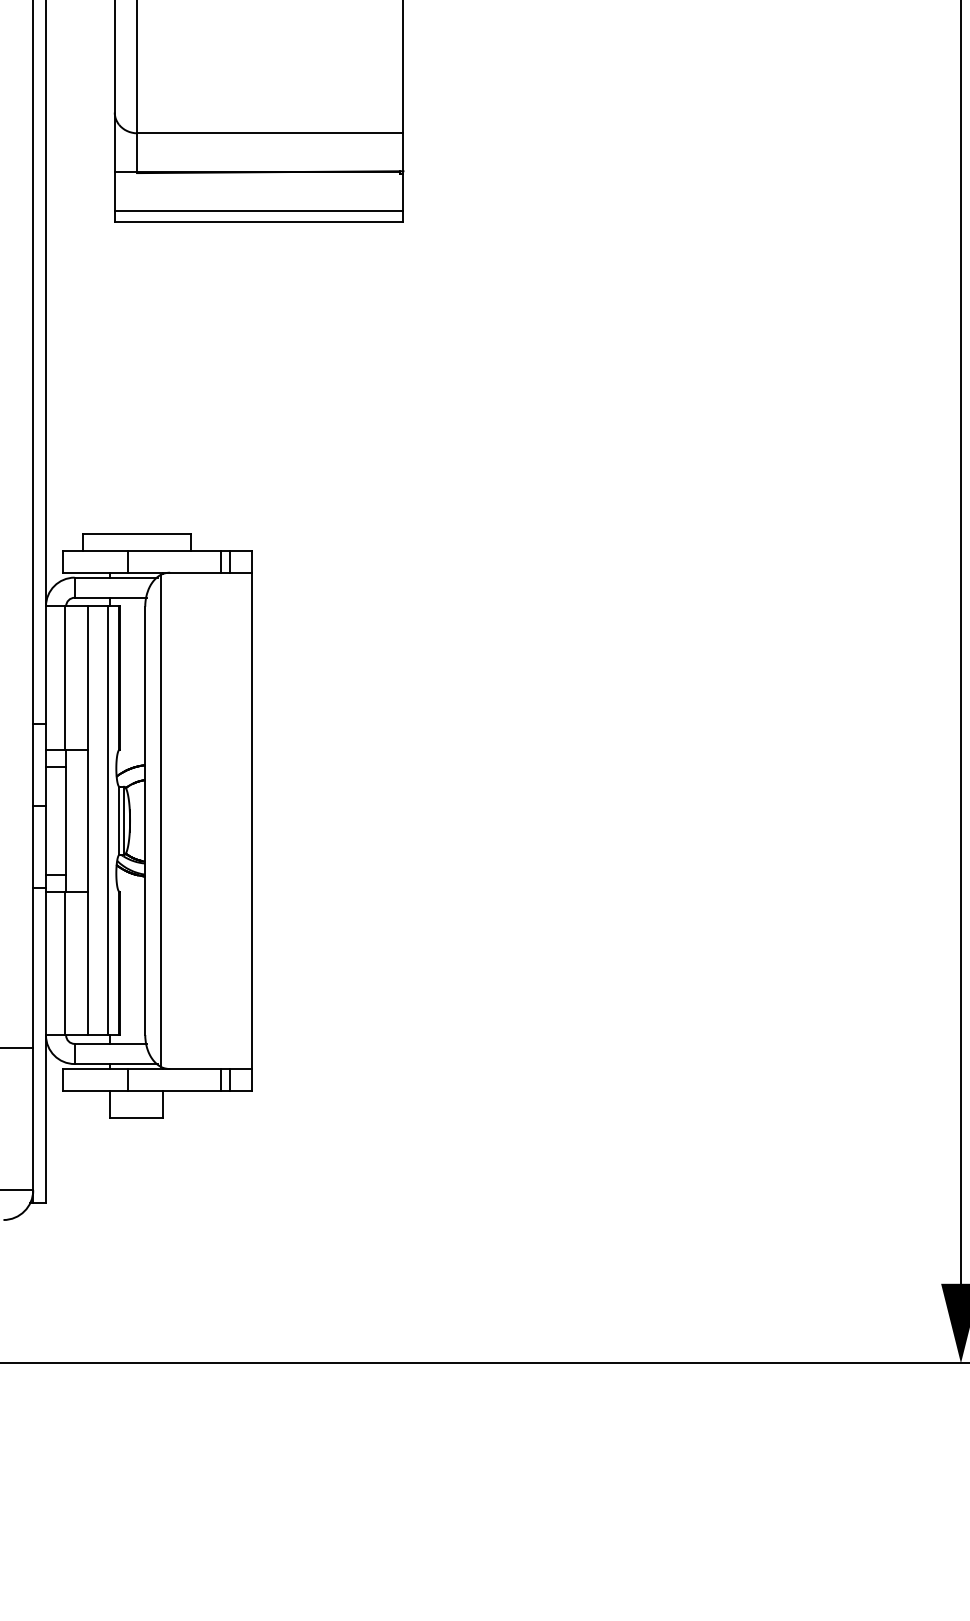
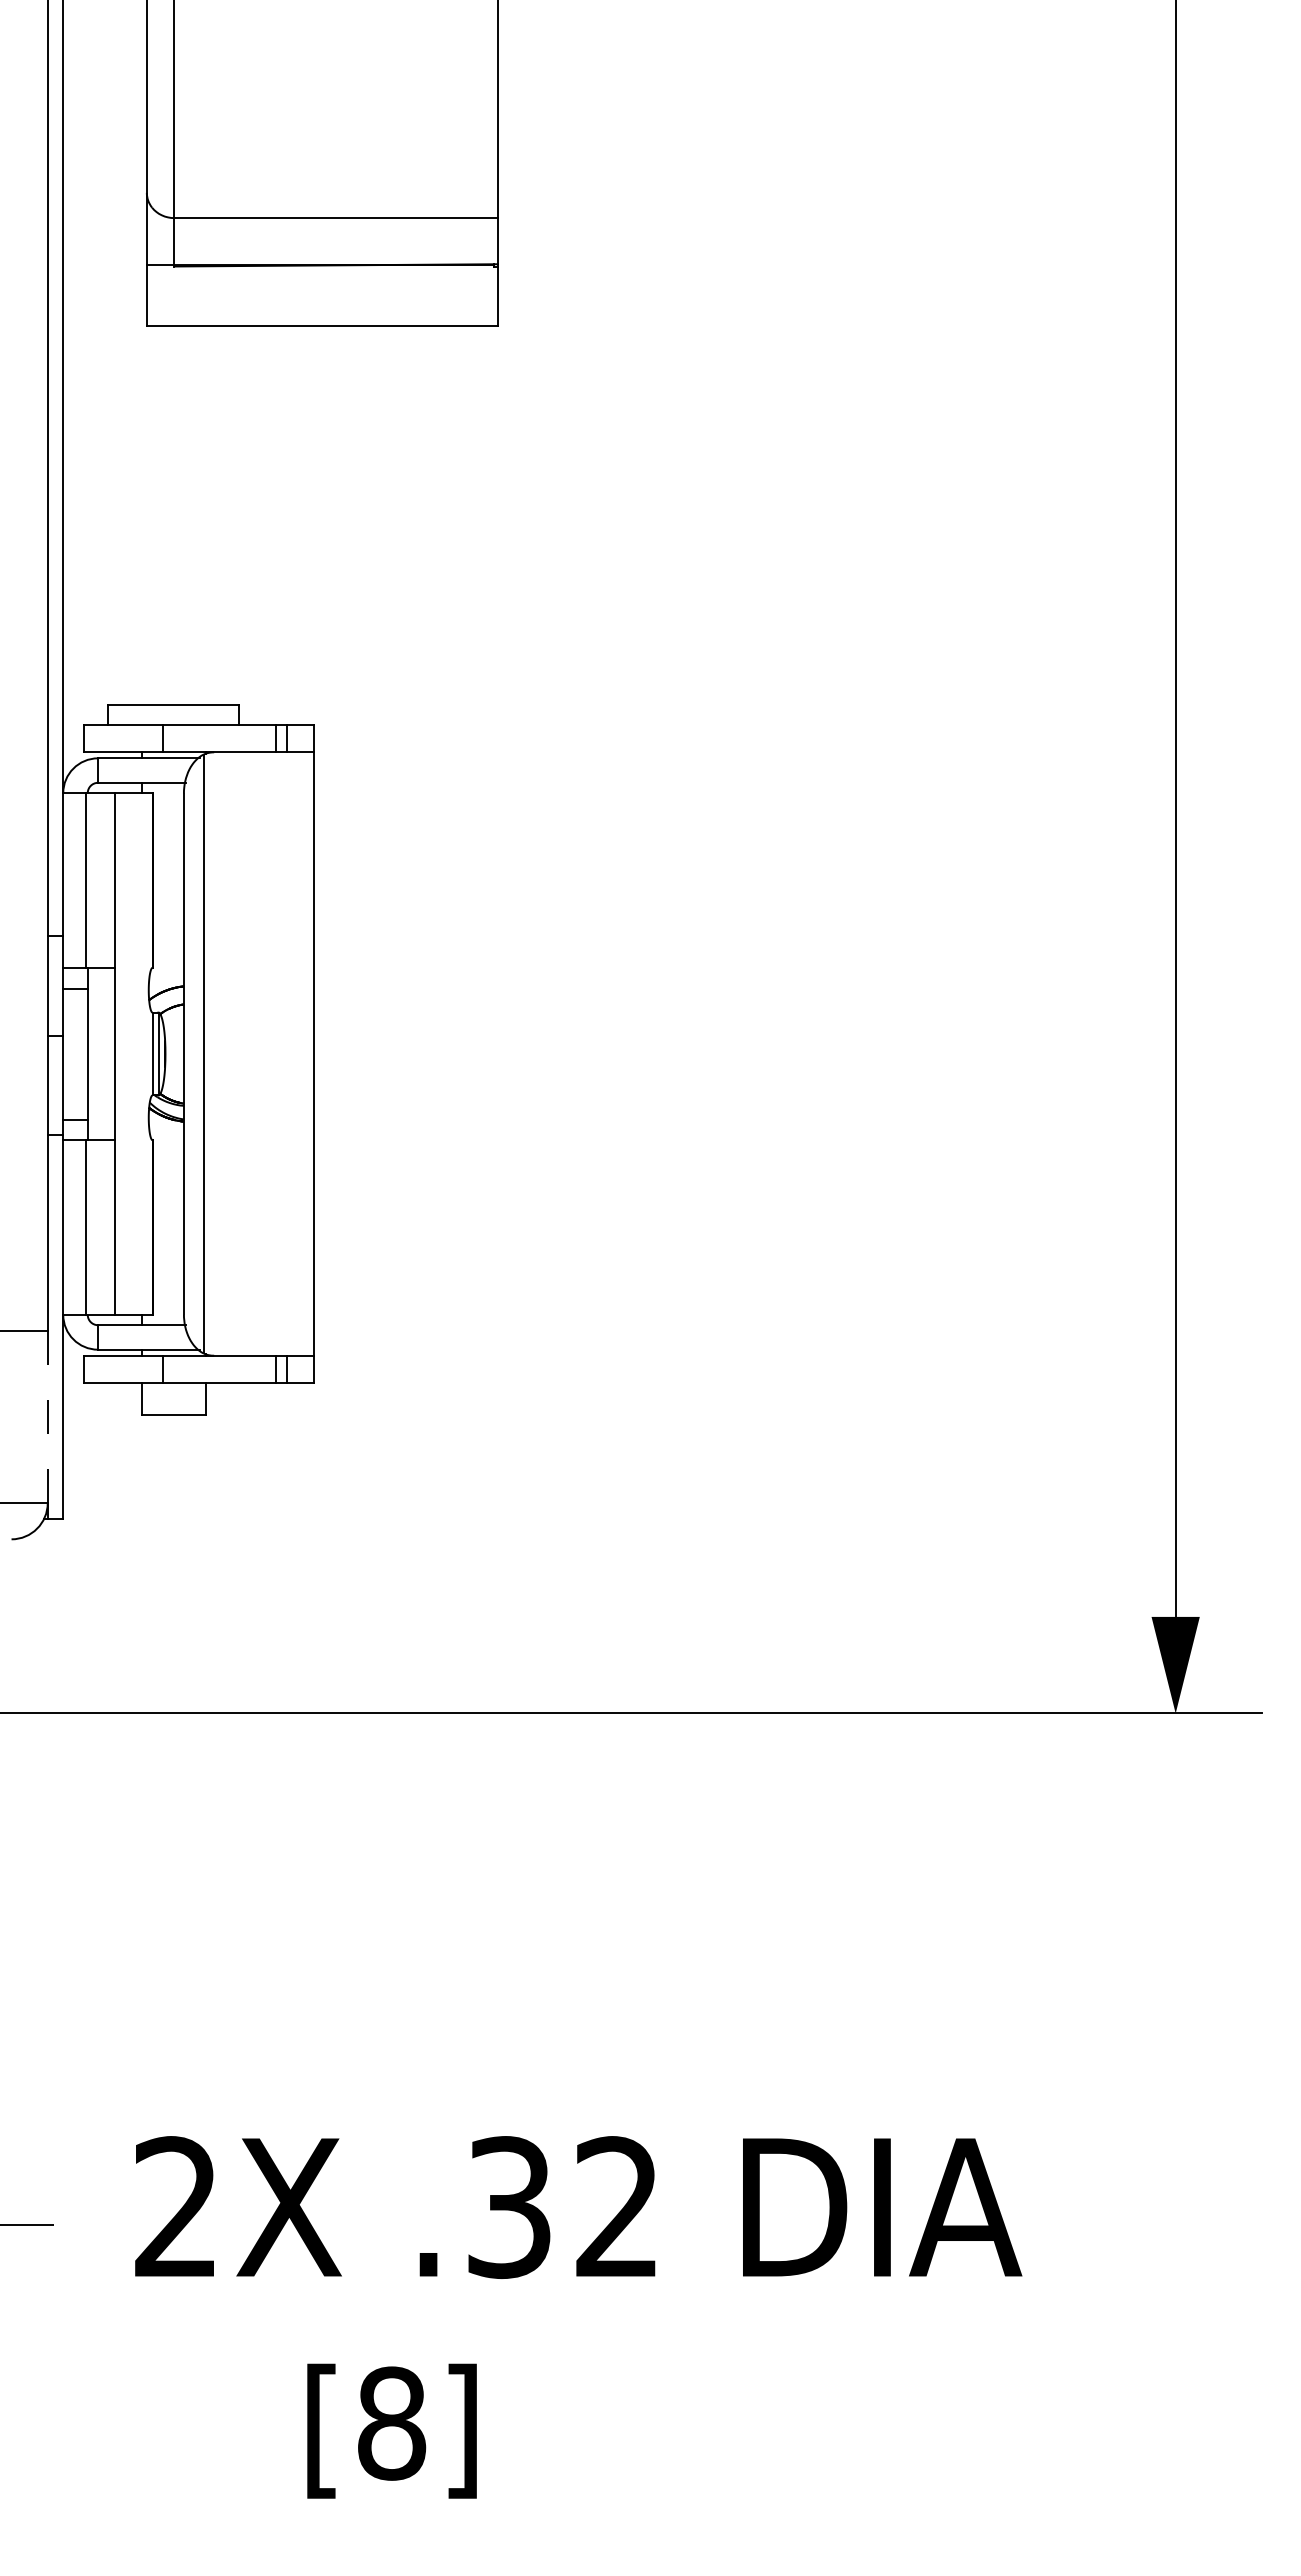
line: (258, 210) -> (321, 312), removed
line: (107, 820) -> (138, 1053), removed
line: (33, 1119) -> (47, 1417), solid -> dashed

